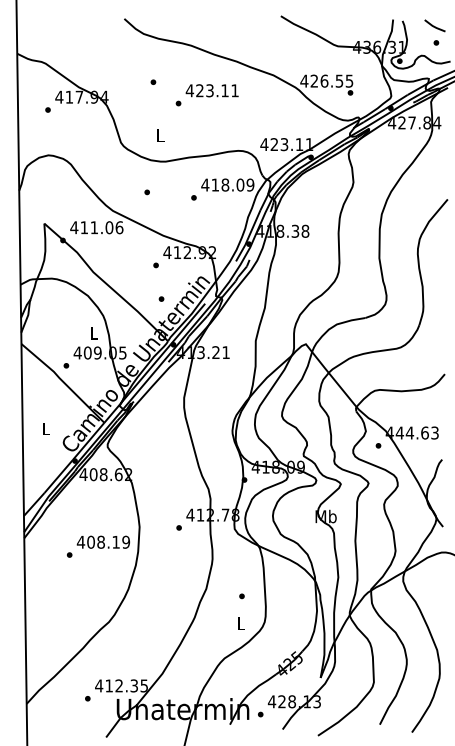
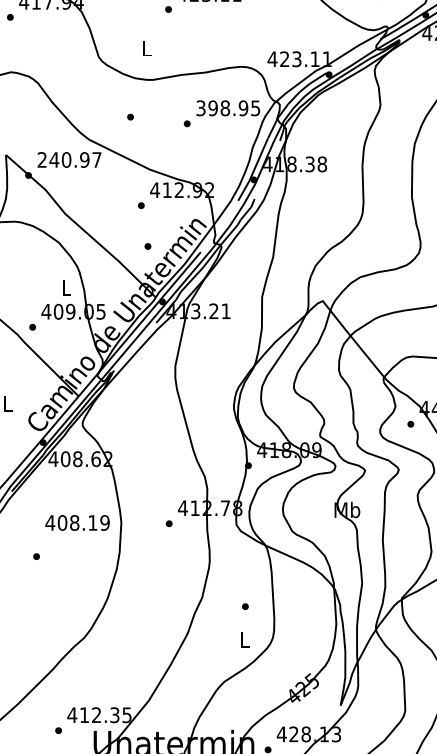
text: (227, 184) -> (227, 107), 418.09 -> 398.95
text: (96, 227) -> (69, 159), 411.06 -> 240.97
text: (102, 541) -> (76, 522), moved

